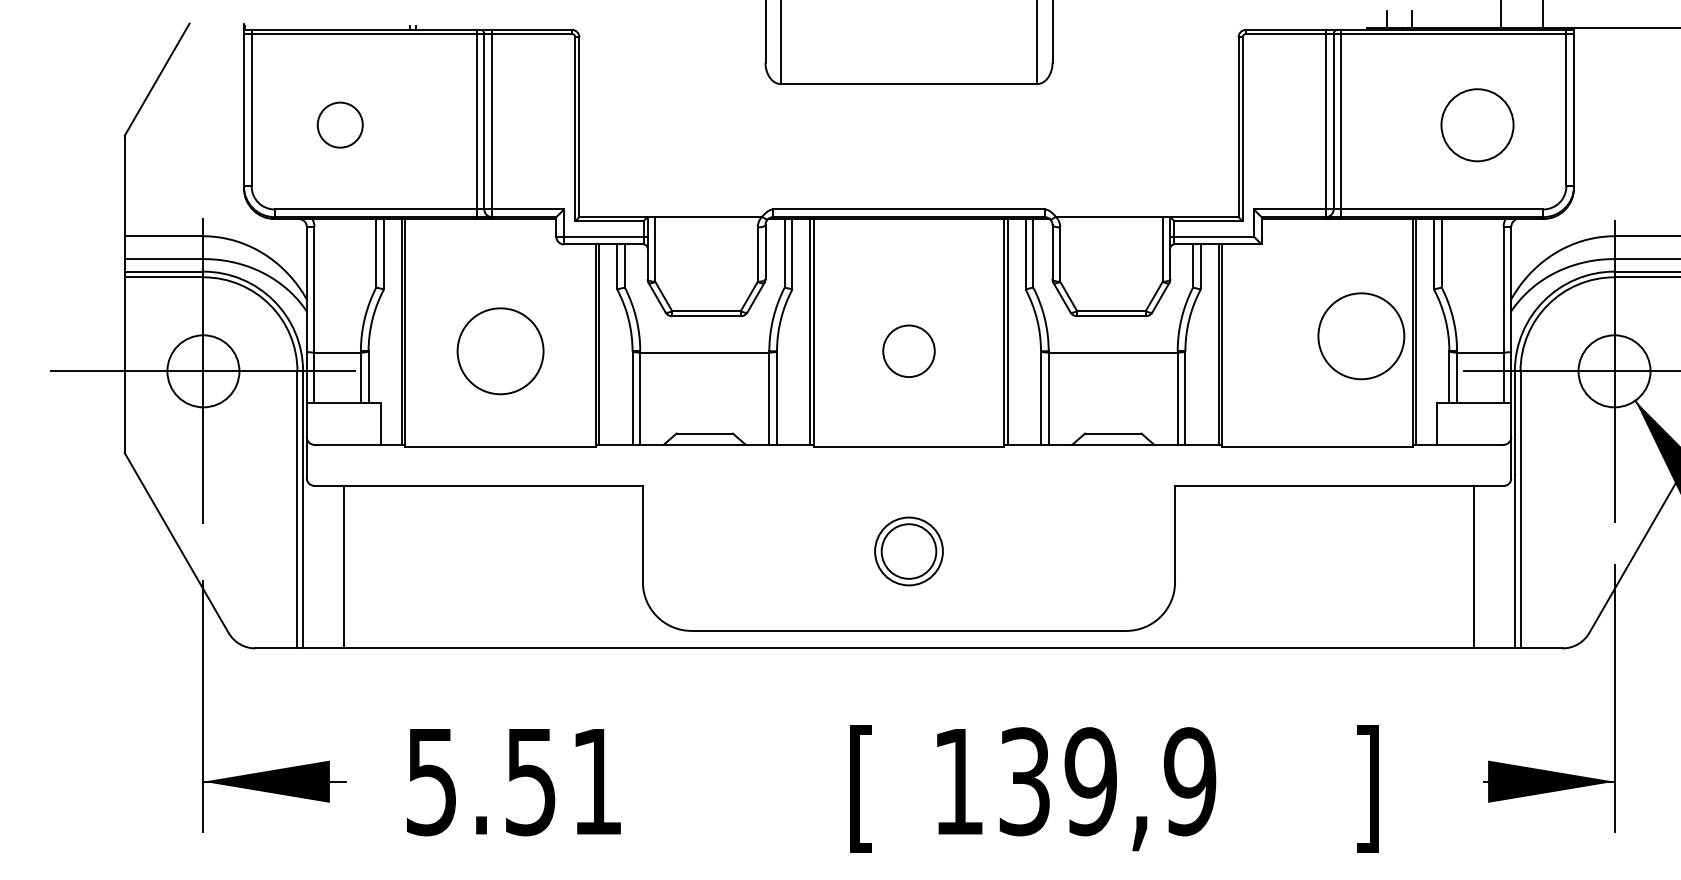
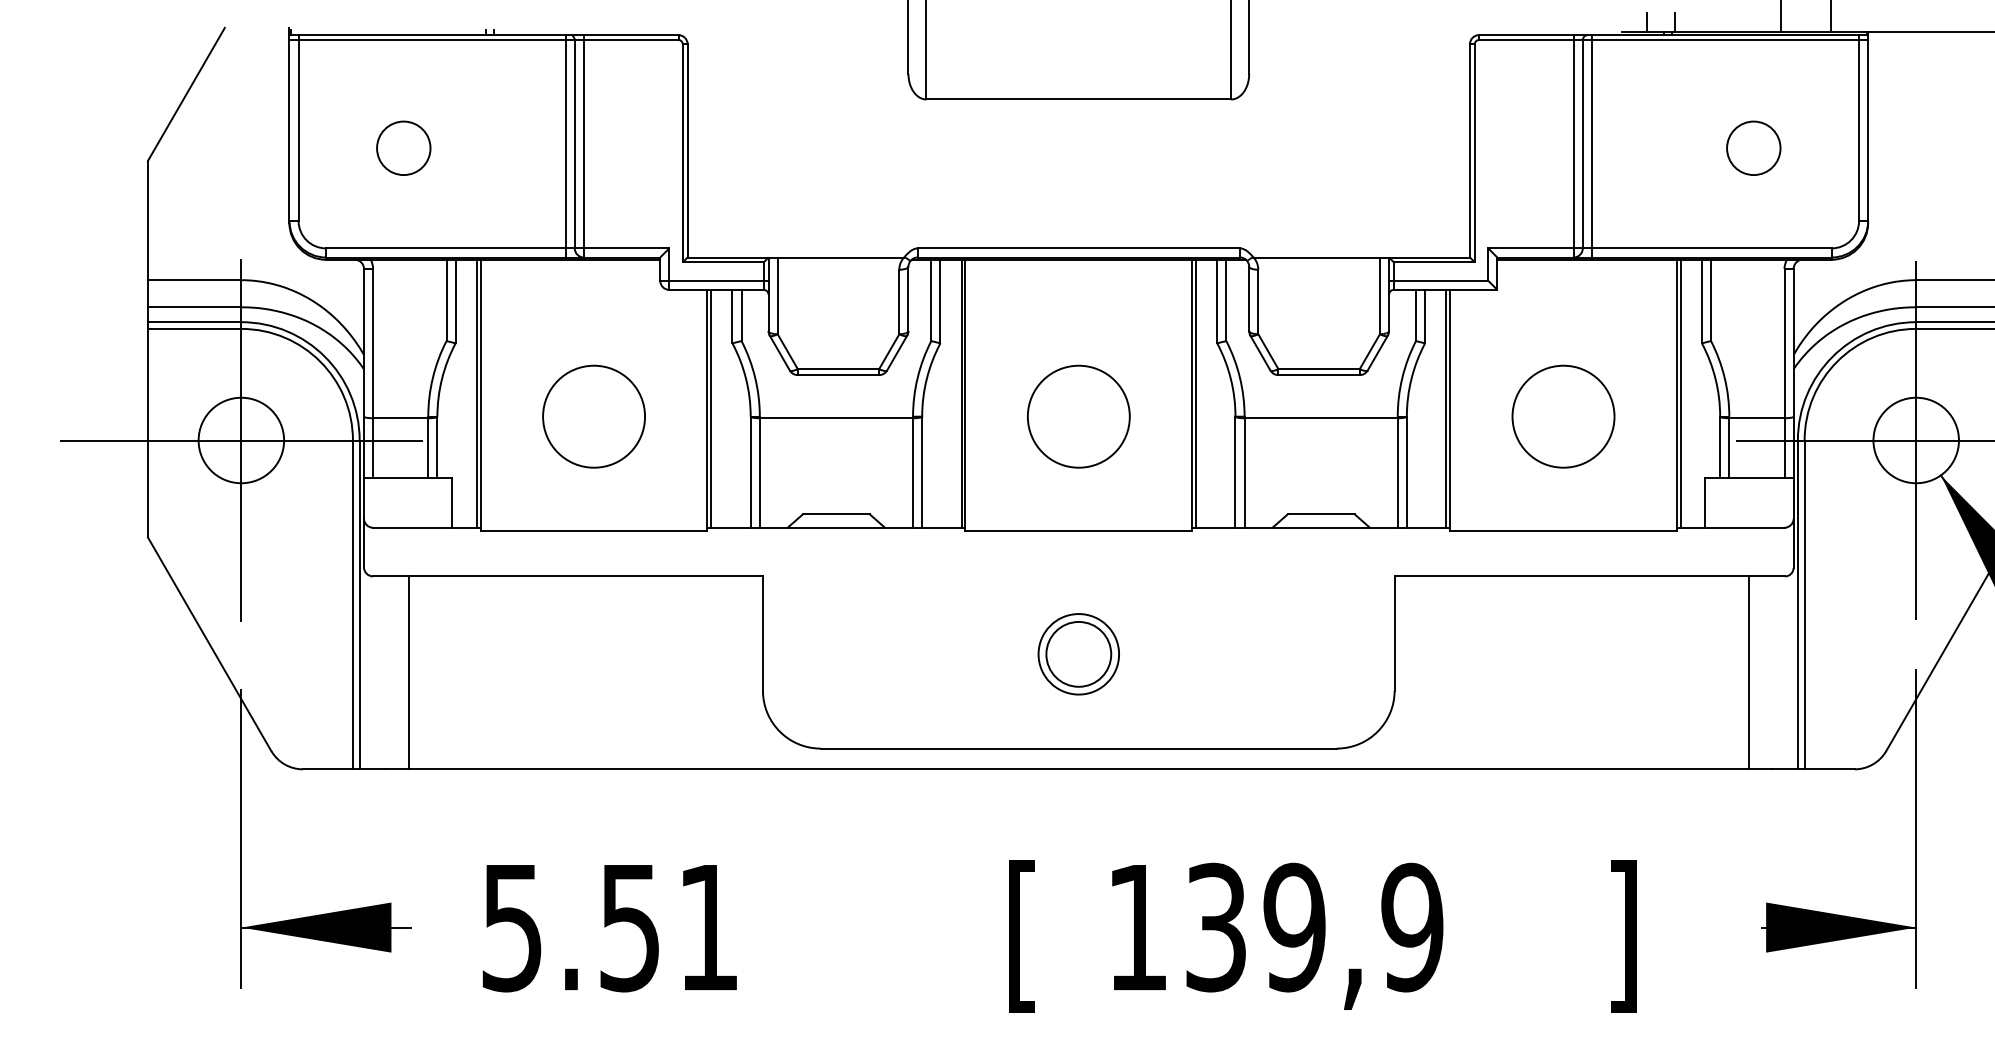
circle: (1477, 124) -> (1753, 147), size x0.62
circle: (1361, 336) -> (1563, 416), moved
circle: (908, 351) -> (1078, 416), size x1.67

